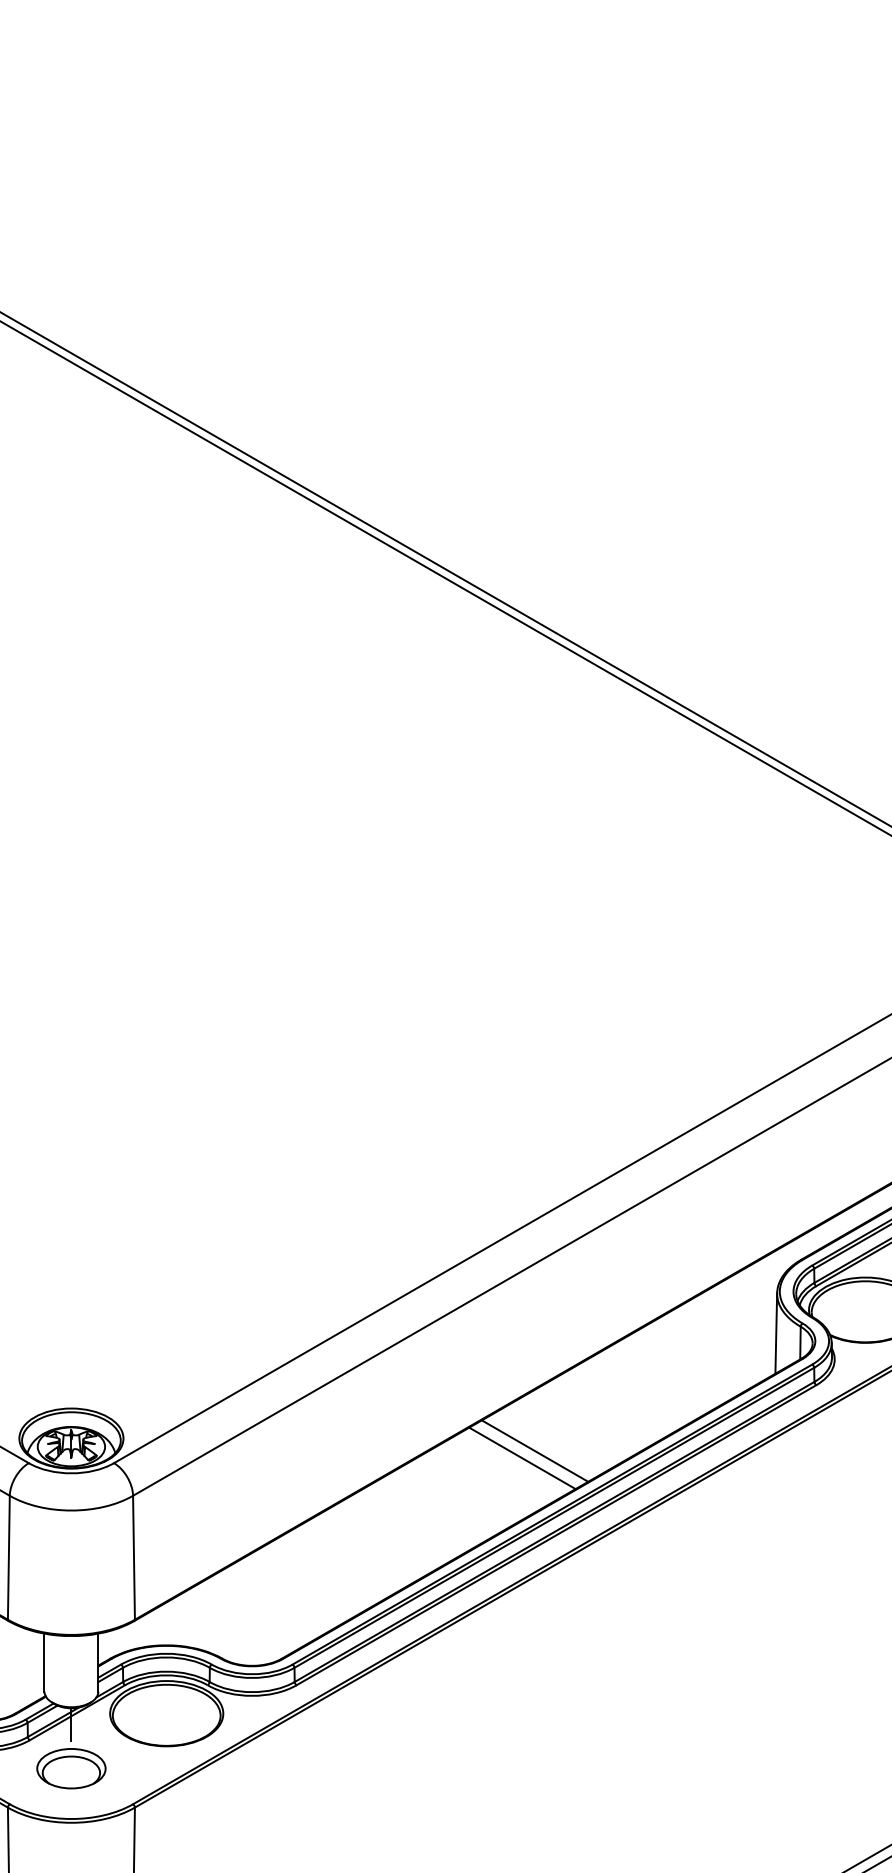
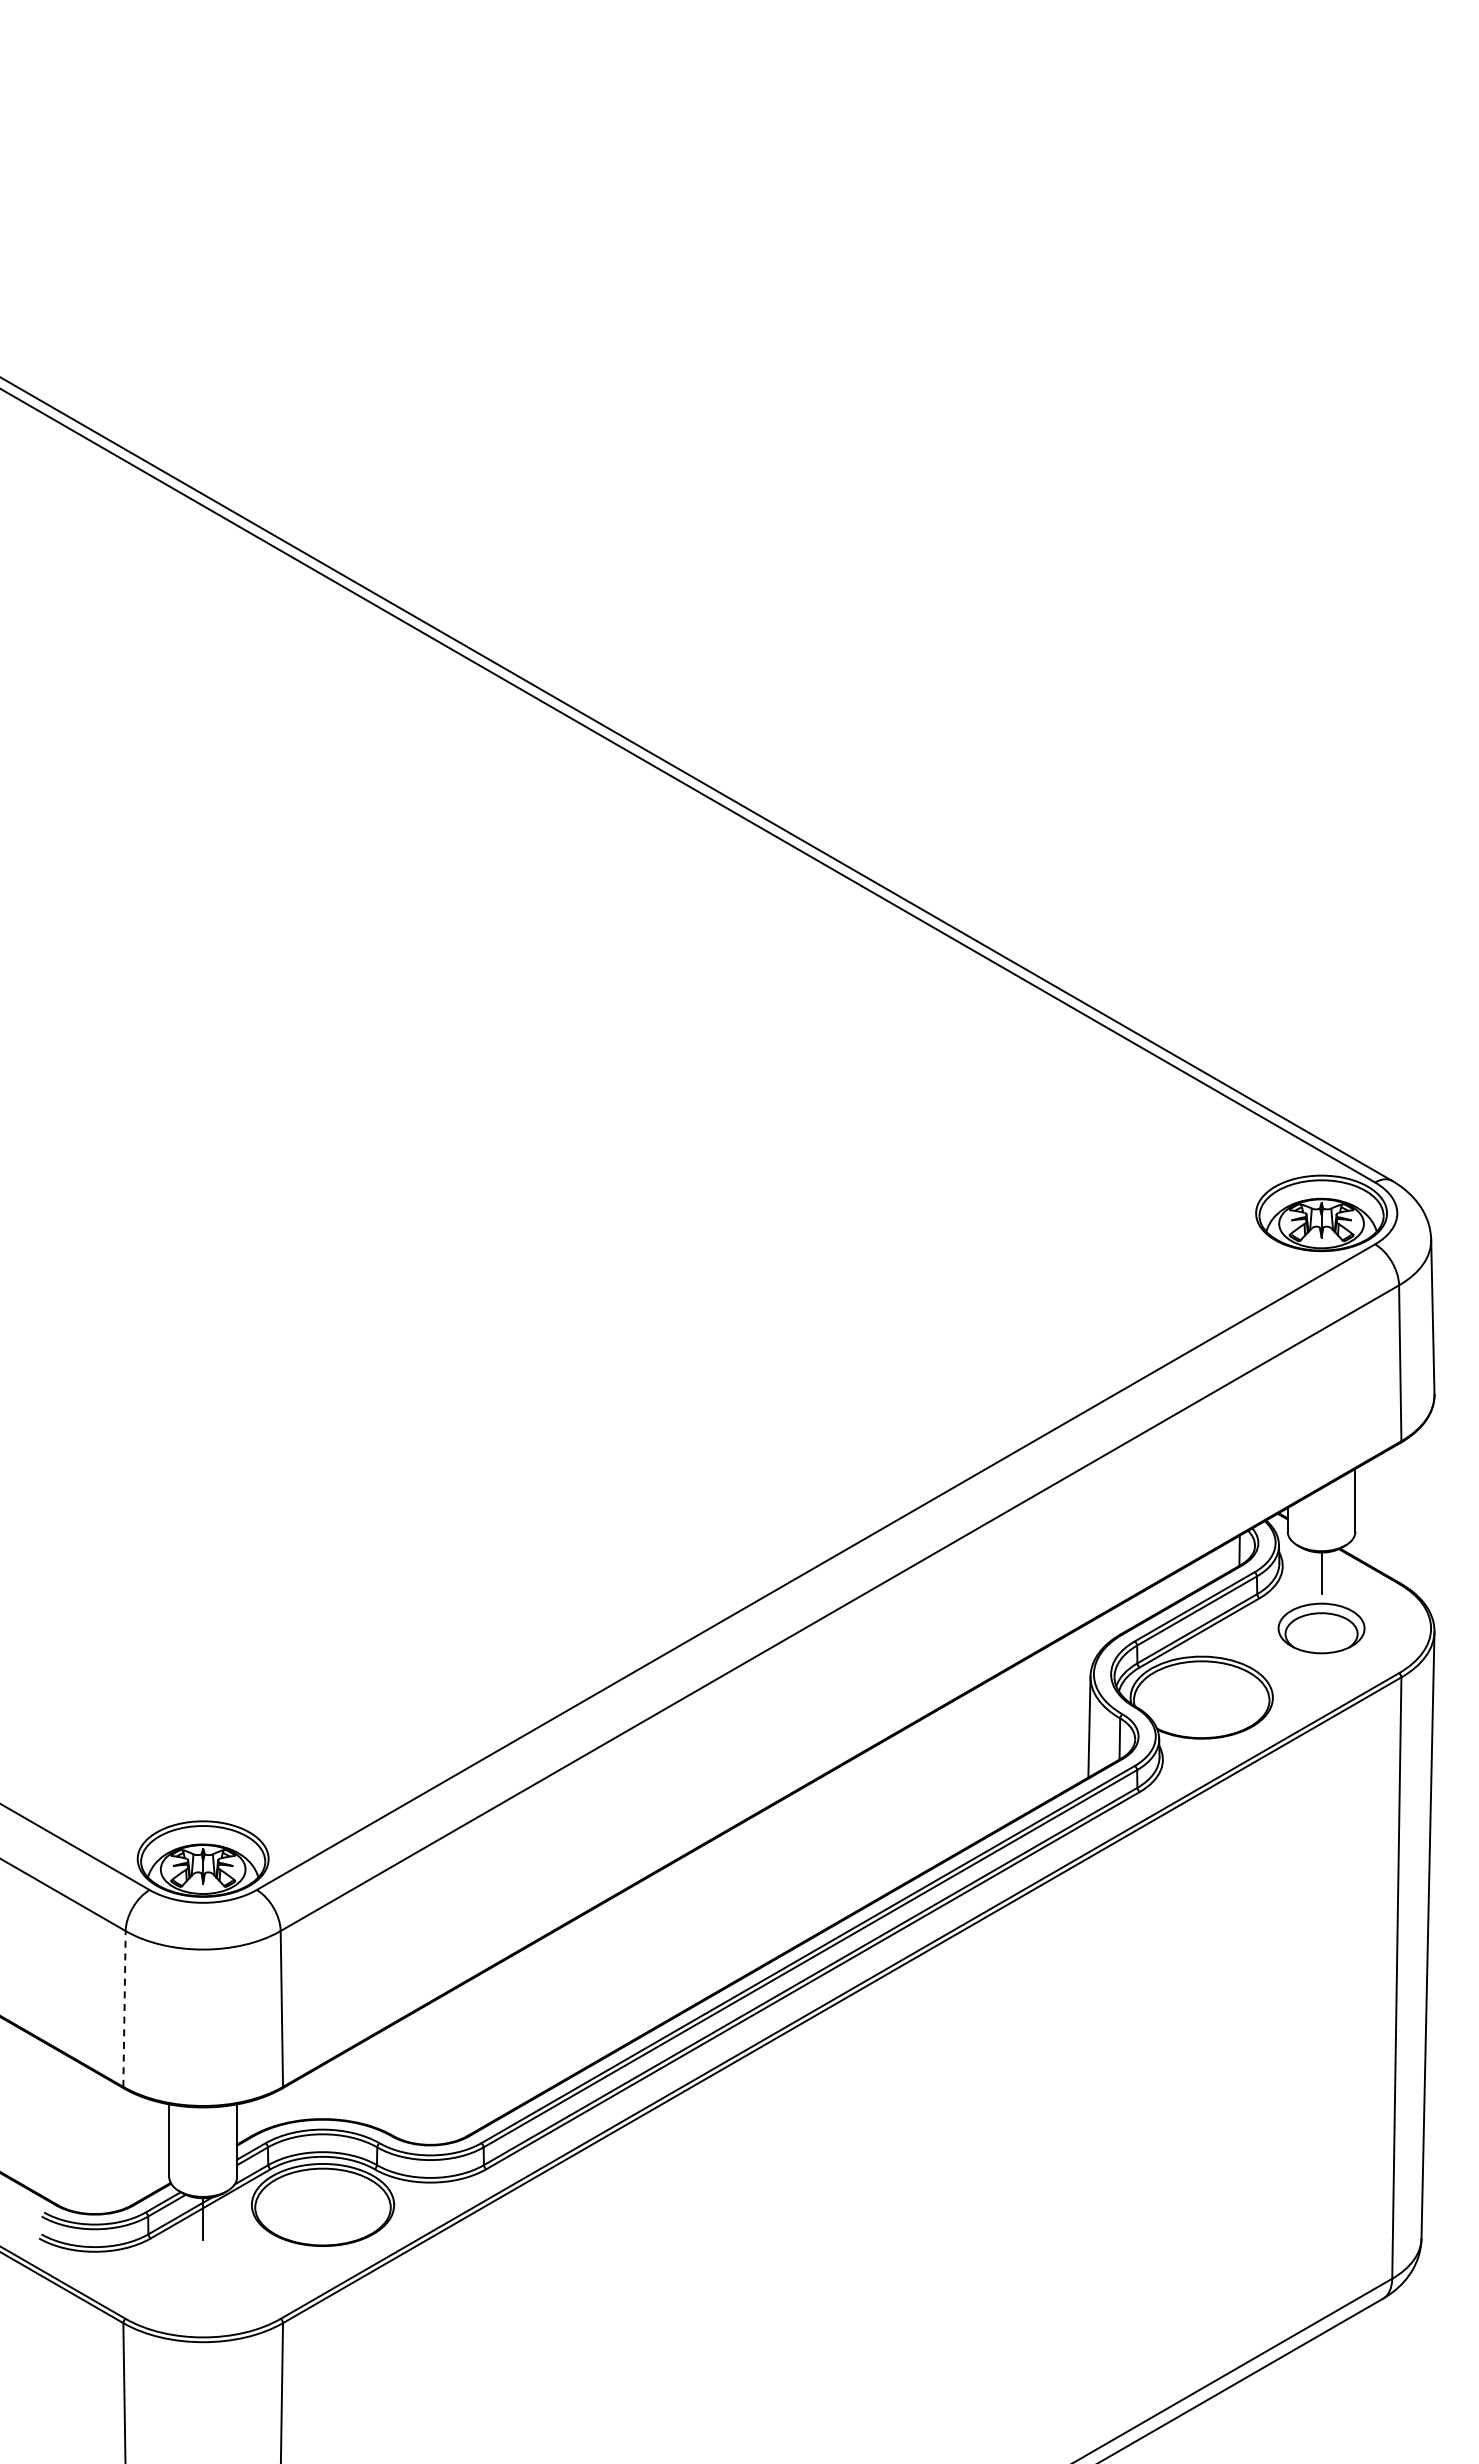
line: (535, 1450) -> (786, 1874), removed
line: (522, 1457) -> (770, 1883), removed
line: (8, 1557) -> (124, 2008), solid -> dashed
part: (71, 1768) -> (203, 2273), removed

